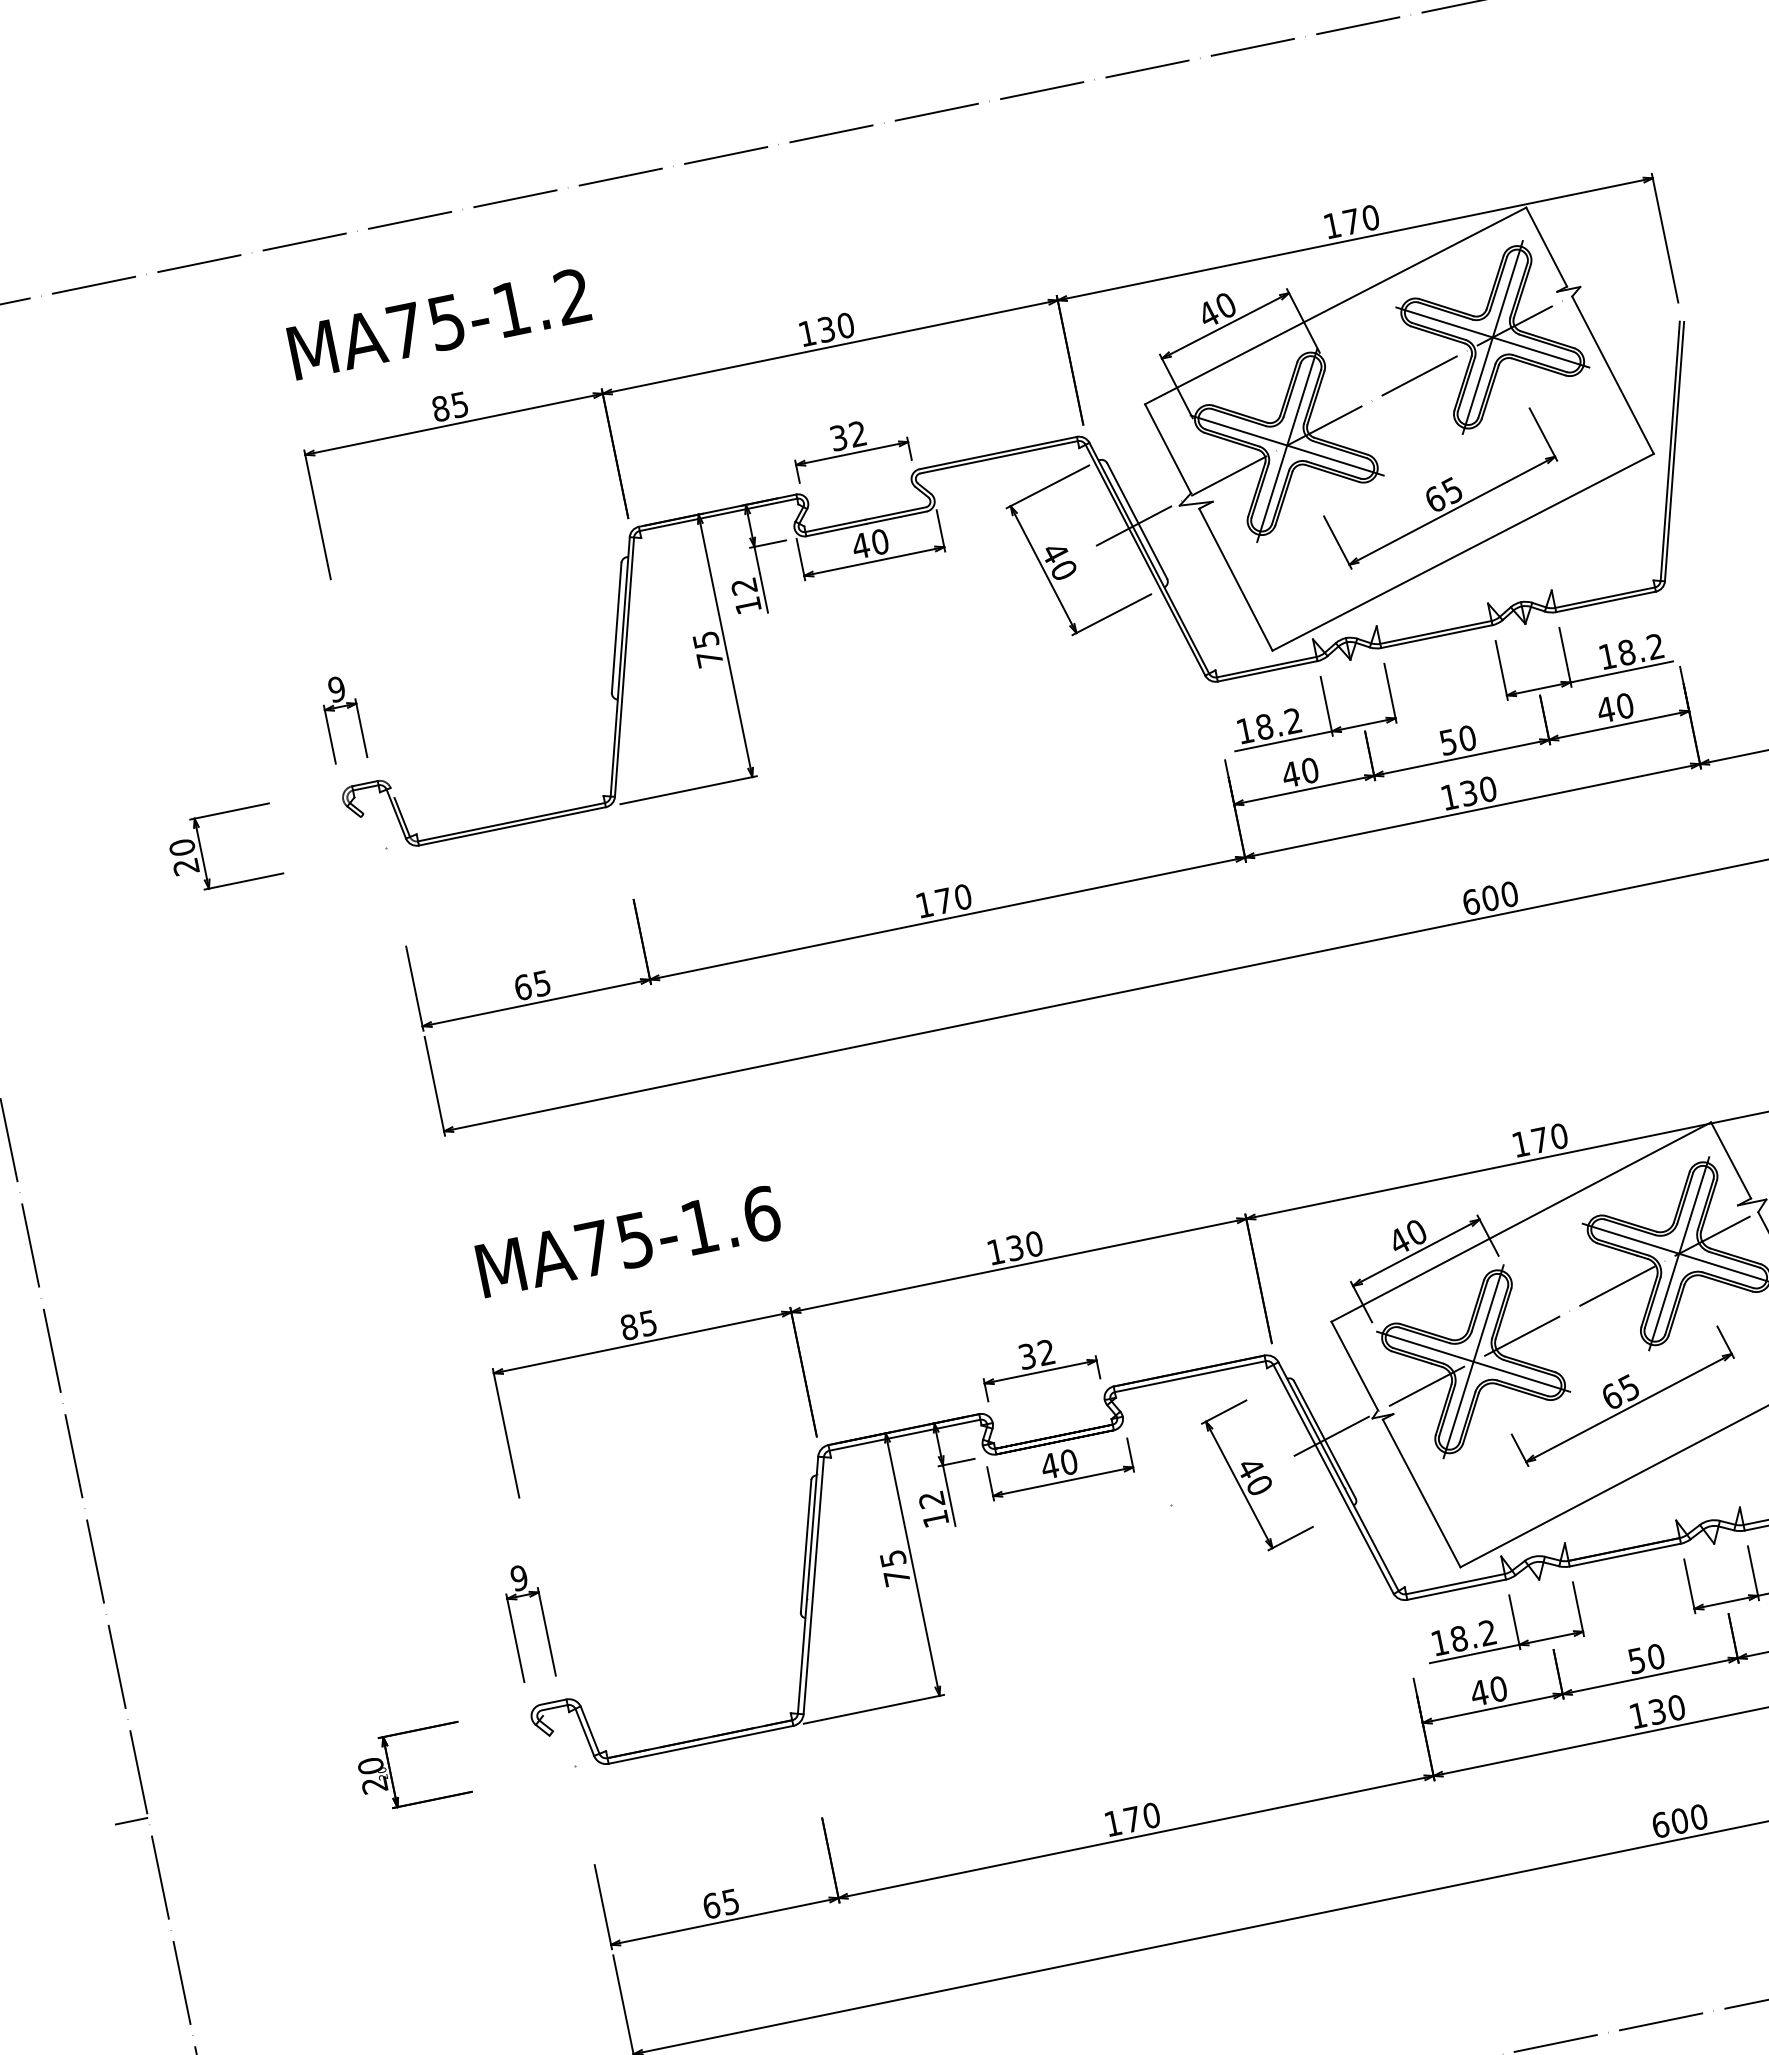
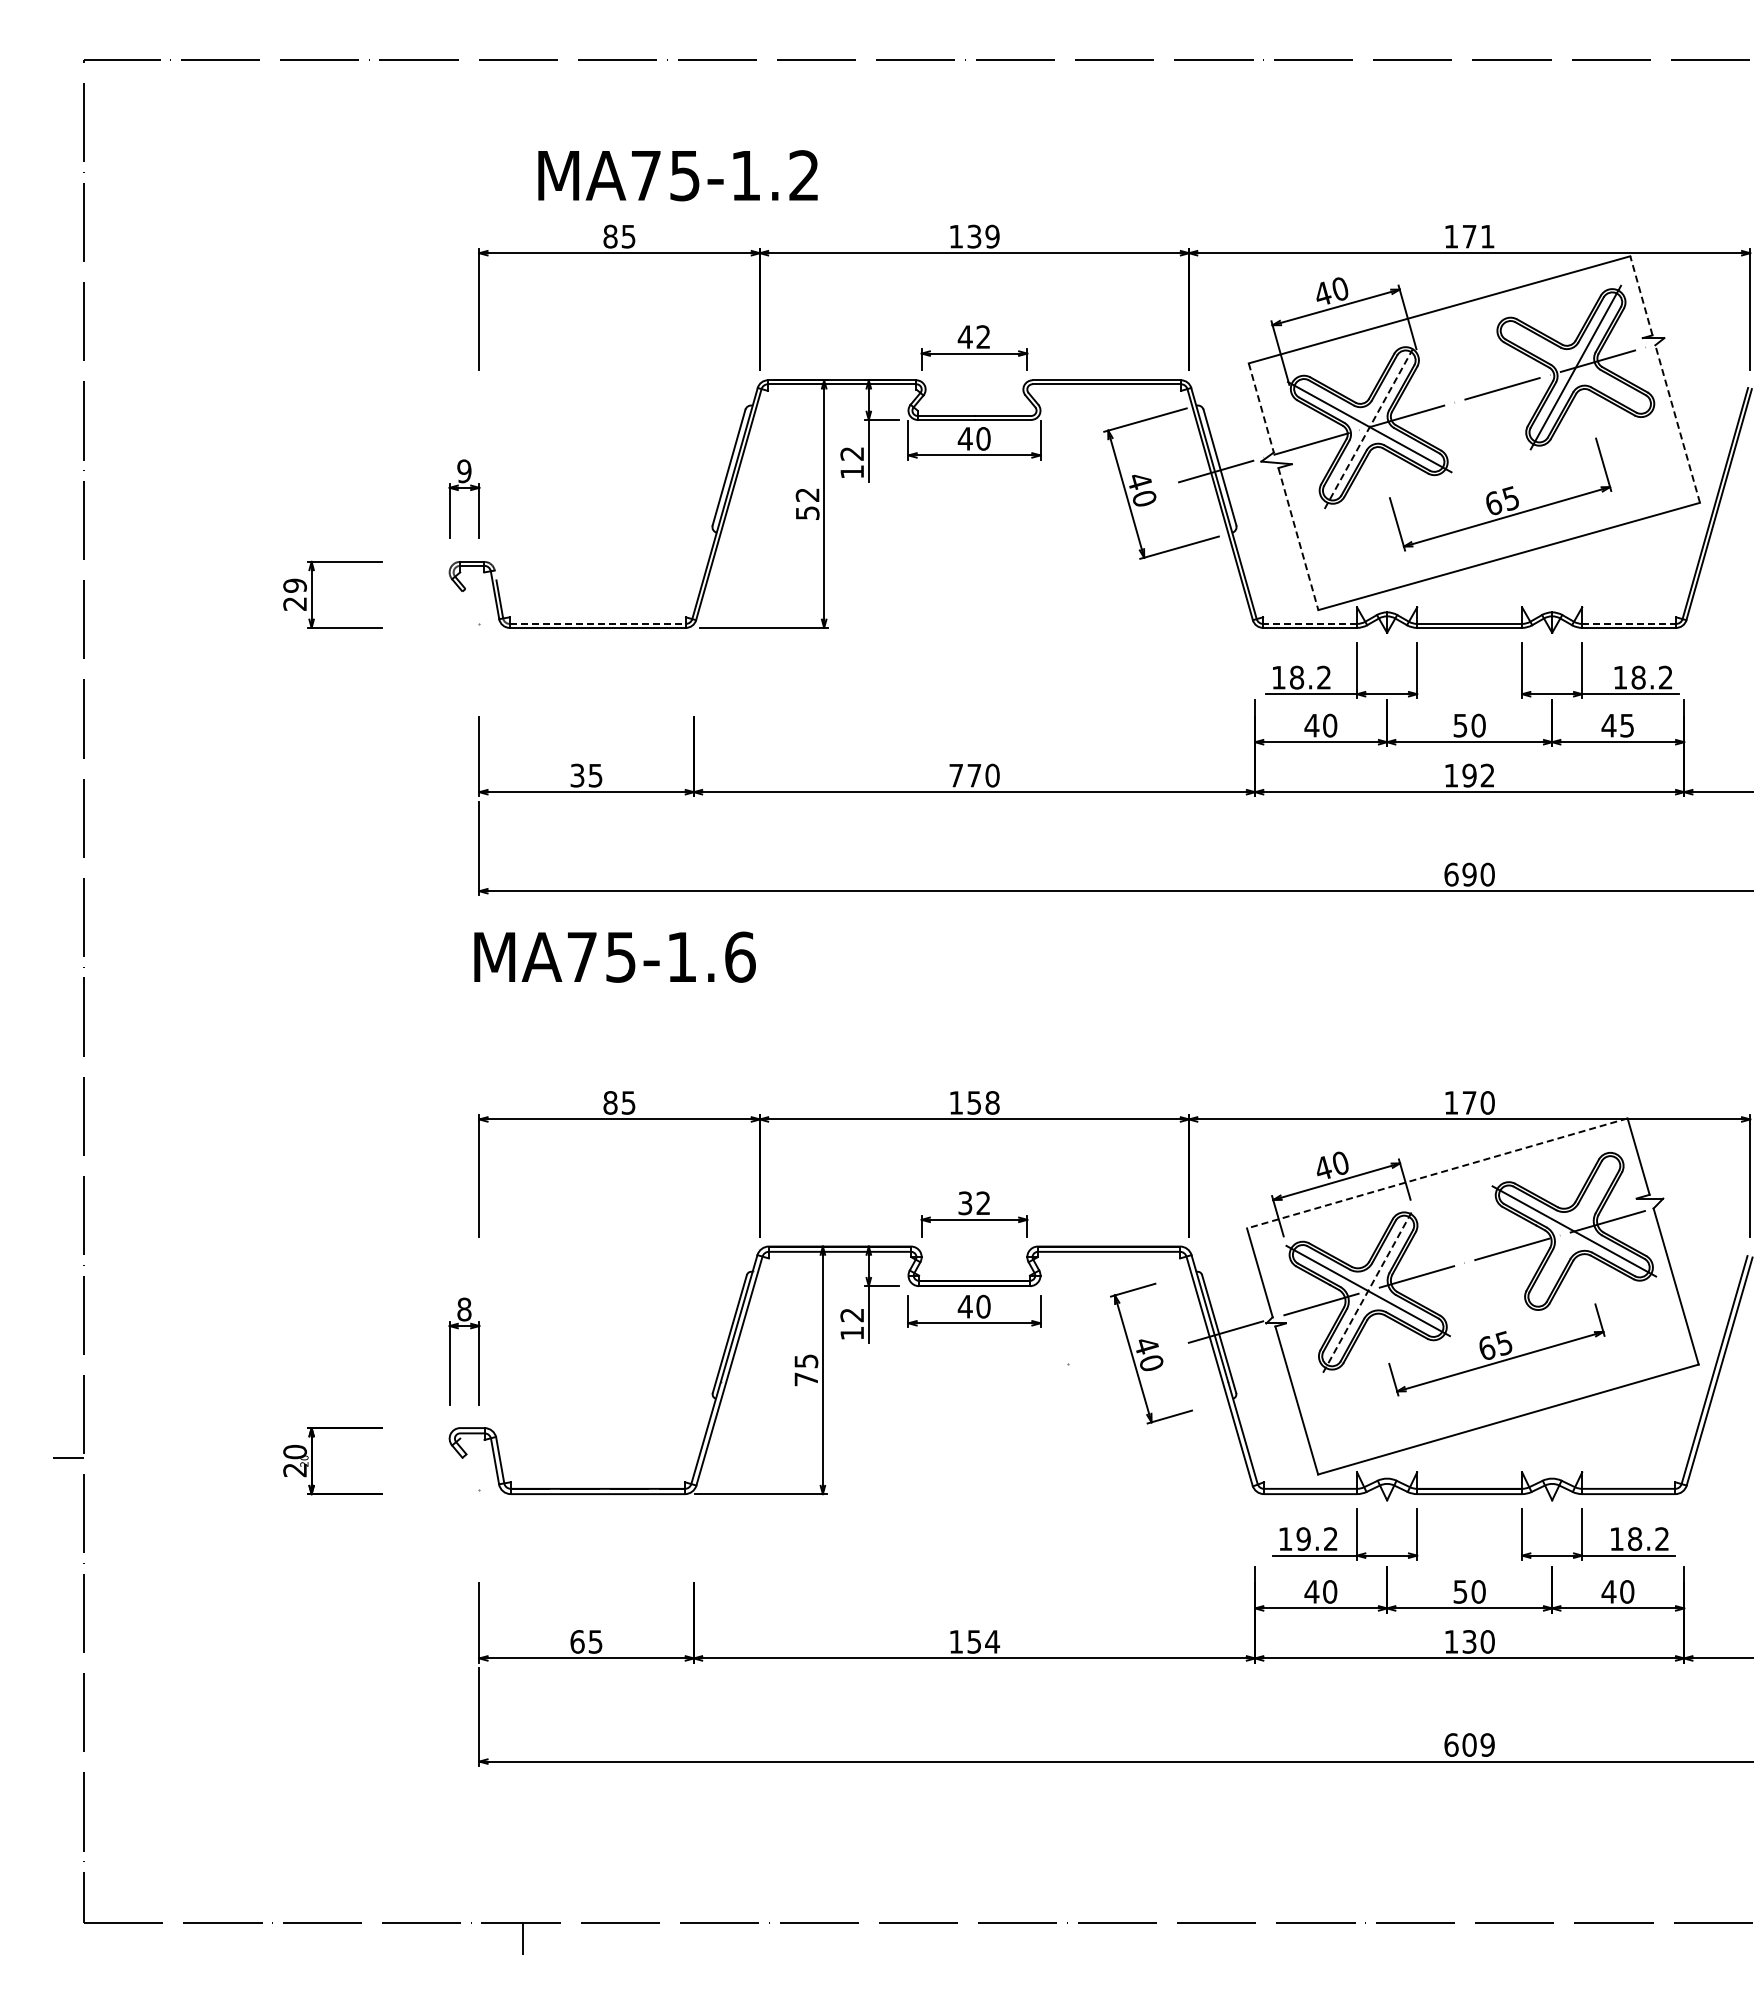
text: (1370, 217) -> (1487, 236), 170 -> 171
line: (1546, 246) -> (1641, 295), solid -> dashed
text: (438, 323) -> (677, 175), moved
text: (845, 325) -> (992, 236), 130 -> 139
line: (1492, 337) -> (1575, 367), removed
line: (1612, 375) -> (1677, 424), solid -> dashed
text: (837, 437) -> (964, 336), 32 -> 42
line: (1287, 444) -> (1370, 426), solid -> dashed
line: (1168, 449) -> (1261, 408), solid -> dashed
line: (1236, 580) -> (1298, 539), solid -> dashed
line: (1605, 597) -> (1629, 623), solid -> dashed
text: (707, 648) -> (807, 503), 75 -> 52
line: (1266, 666) -> (1309, 623), solid -> dashed
text: (1625, 705) -> (1627, 725), 40 -> 45
text: (1478, 791) -> (1478, 775), 130 -> 192
line: (512, 821) -> (598, 623), solid -> dashed
text: (182, 847) -> (295, 585), 20 -> 29
text: (1490, 898) -> (1469, 874), 600 -> 690
text: (923, 905) -> (955, 775), 170 -> 770
text: (523, 987) -> (577, 775), 65 -> 35
line: (1520, 1222) -> (1436, 1173), solid -> dashed
text: (628, 1240) -> (614, 956), moved
text: (1024, 1245) -> (983, 1102), 130 -> 158
line: (1679, 1253) -> (1574, 1231), removed
line: (1473, 1361) -> (1368, 1290), solid -> dashed
text: (519, 1578) -> (464, 1309), 9 -> 8
text: (1458, 1638) -> (1303, 1538), 18.2 -> 19.2
text: (1698, 1816) -> (1487, 1744), 600 -> 609
text: (1141, 1817) -> (983, 1641), 170 -> 154

